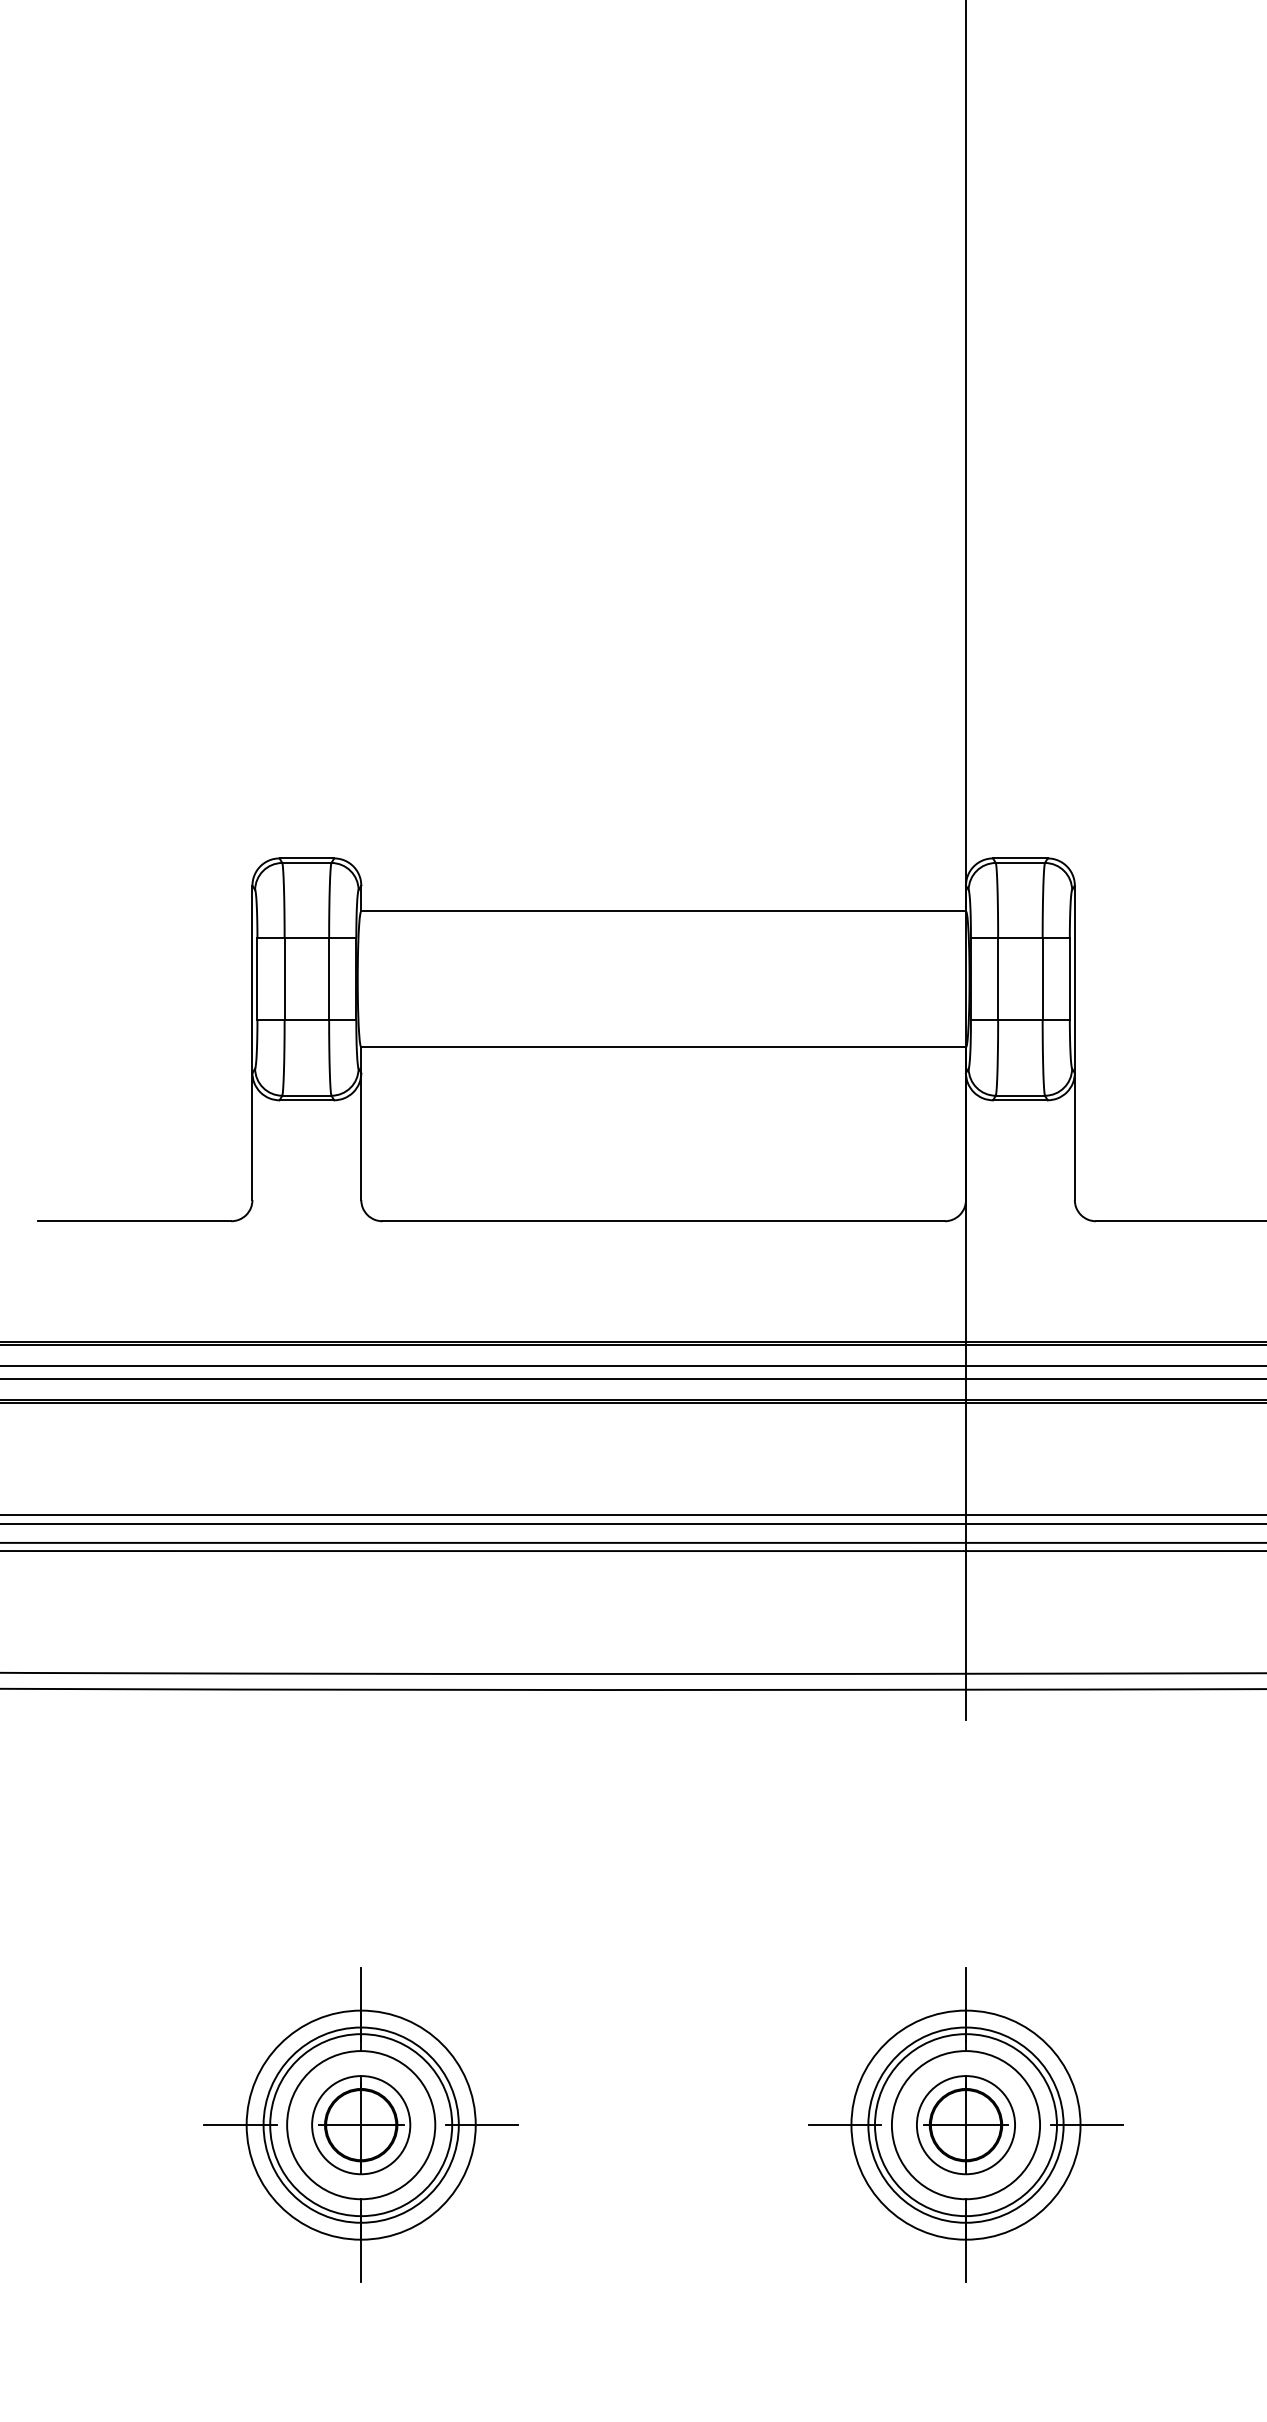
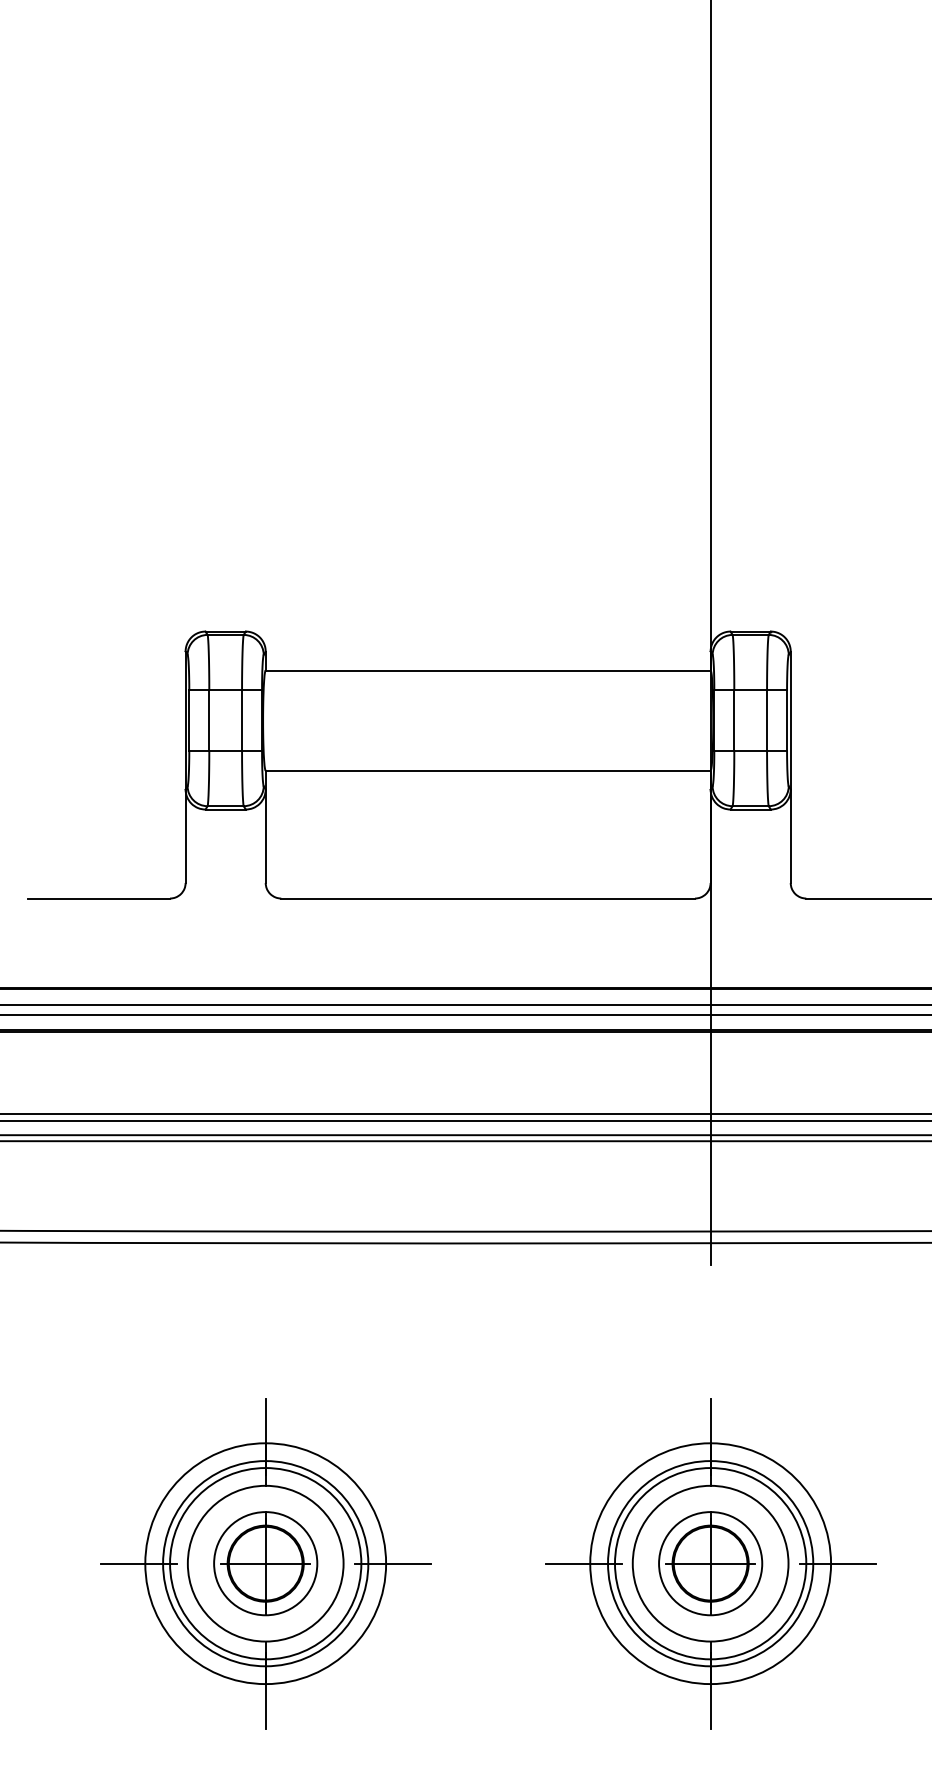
part: (360, 2124) -> (265, 1563), size x1.43
part: (965, 2124) -> (710, 1563), size x1.43

